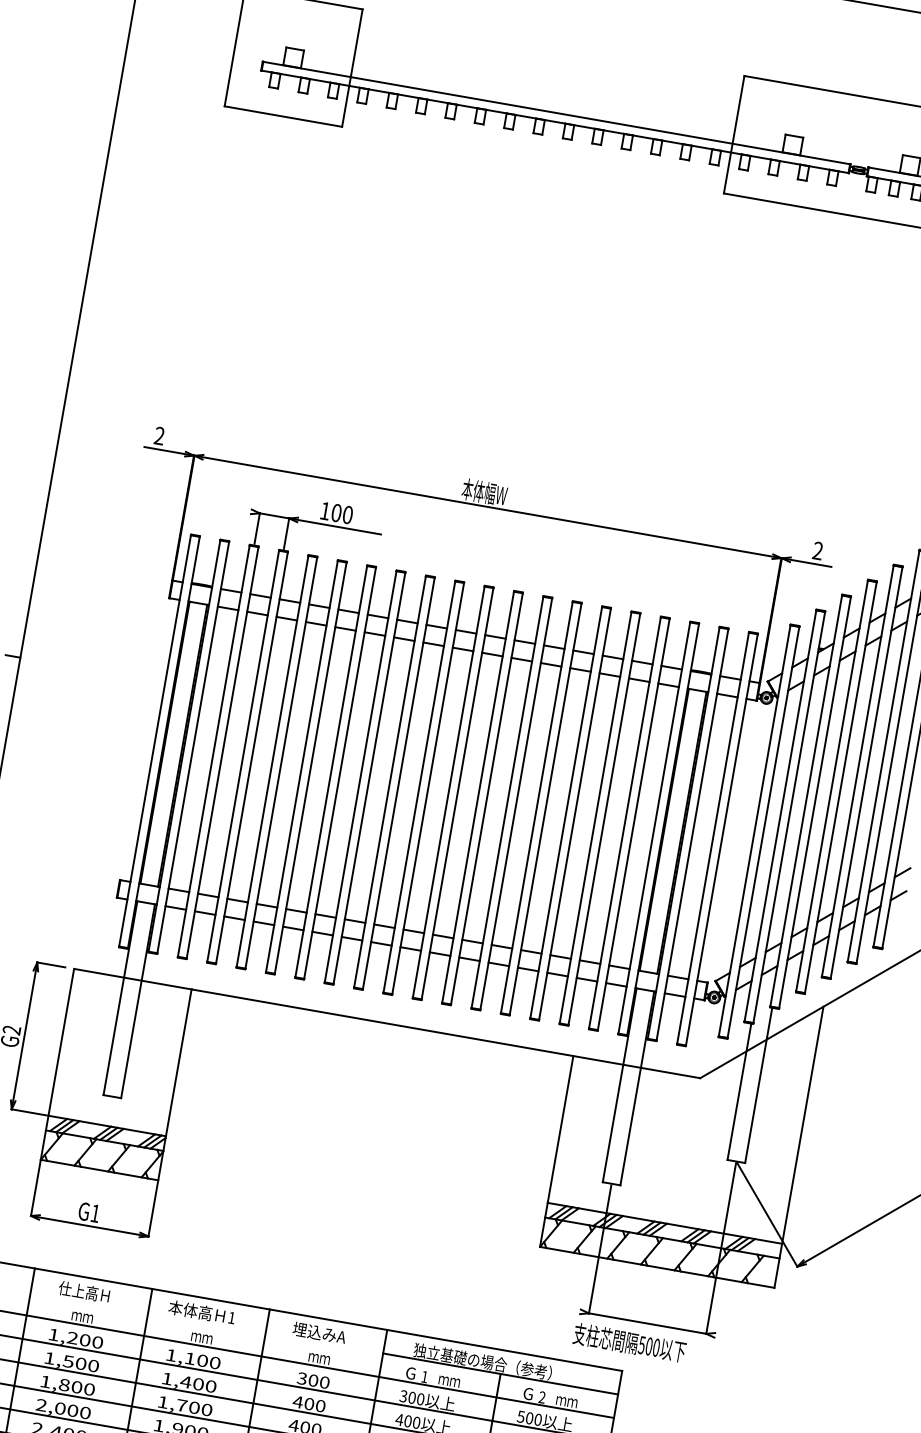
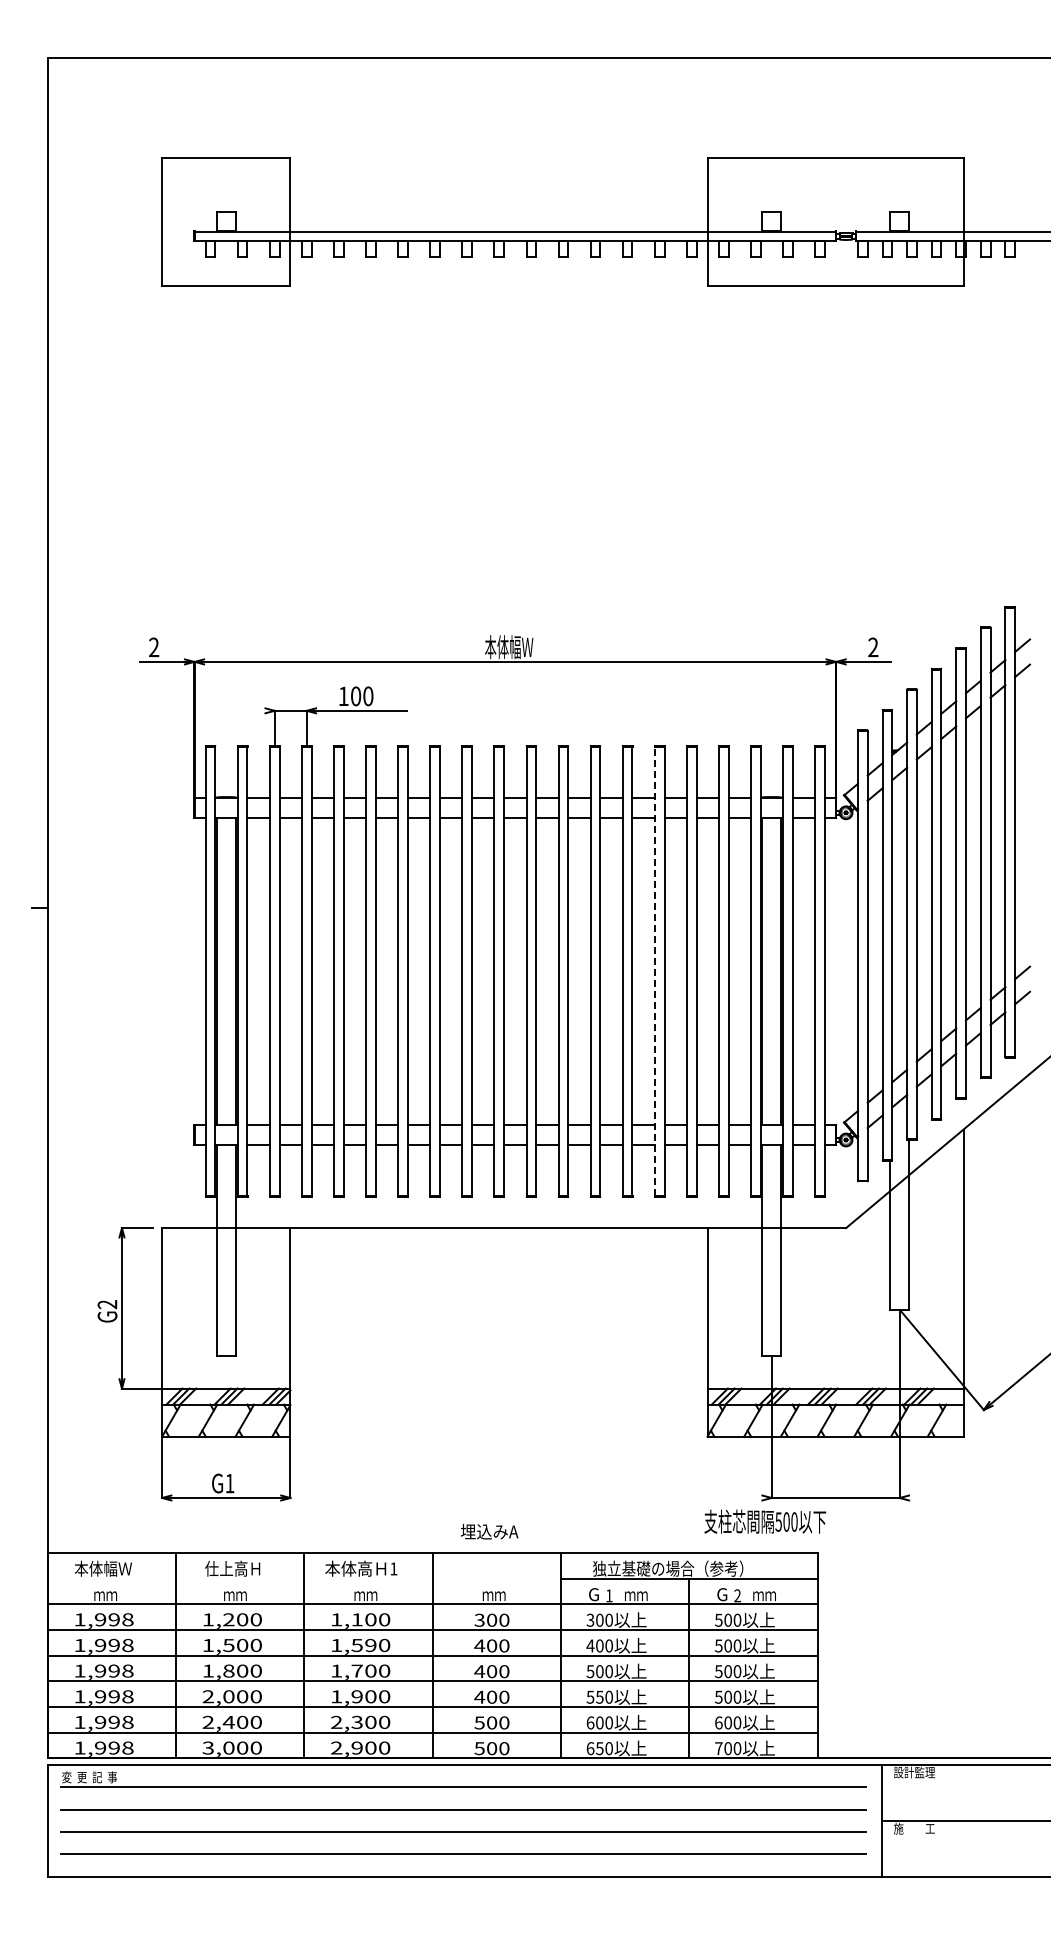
line: (565, 812) -> (654, 971), solid -> dashed
text: (319, 1332) -> (489, 1531), moved
text: (629, 1342) -> (765, 1521), moved
text: (191, 1383) -> (363, 1645), 1,400 -> 1,590

